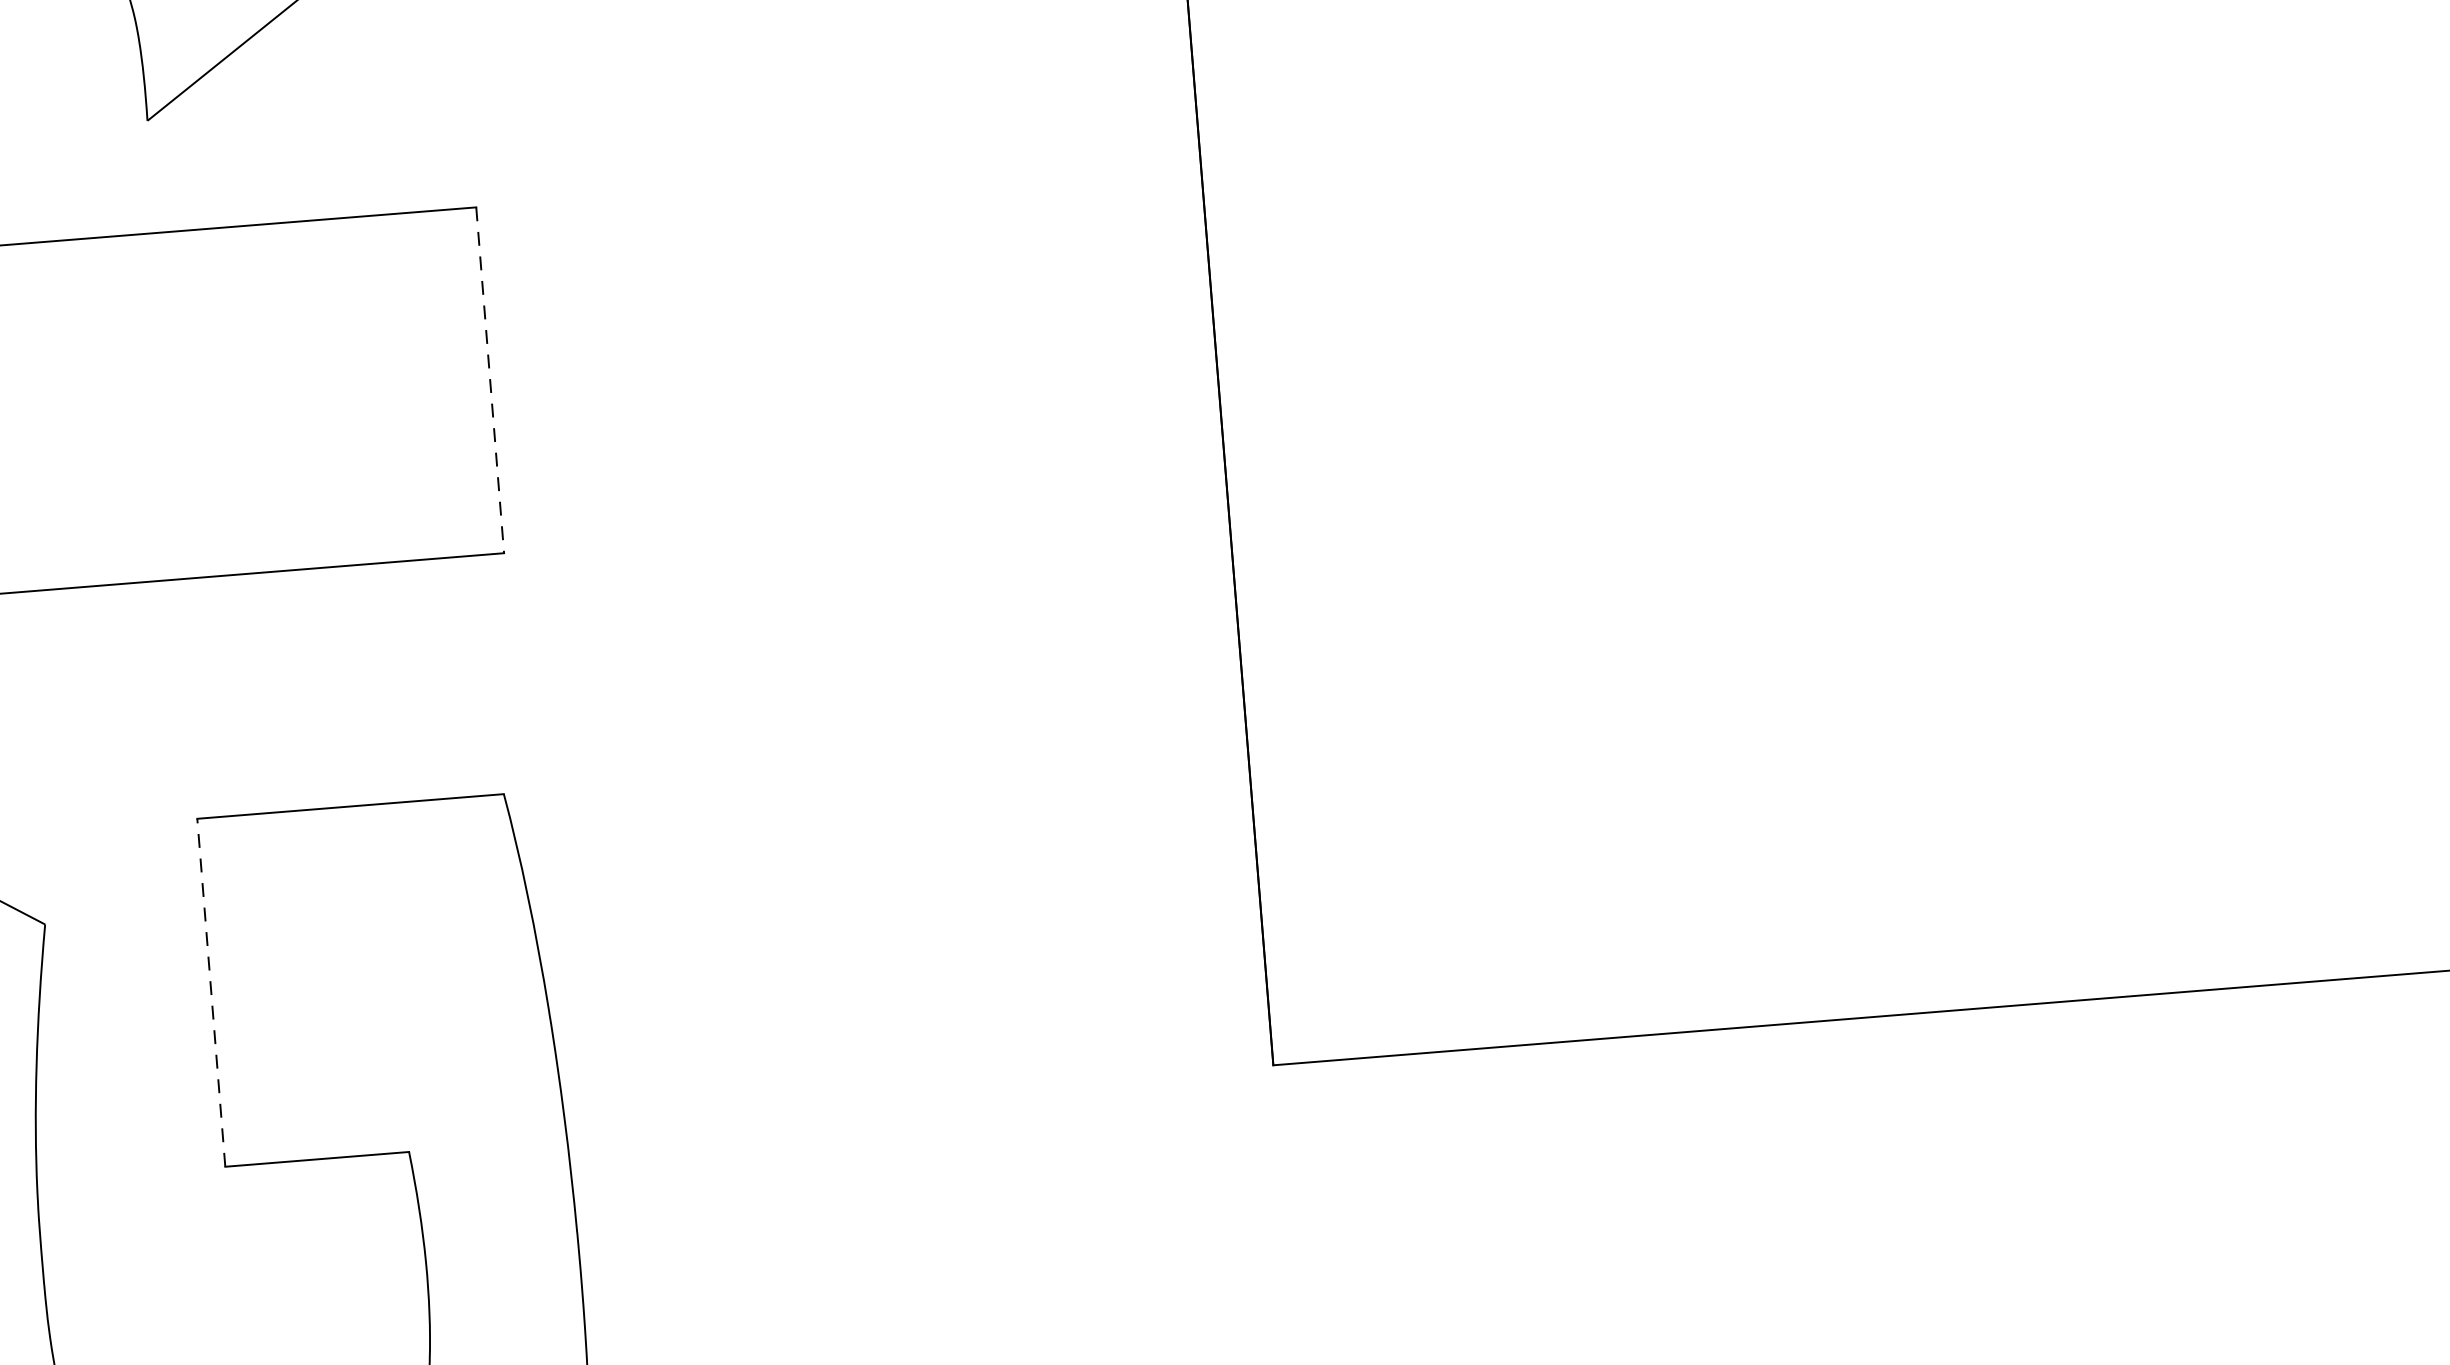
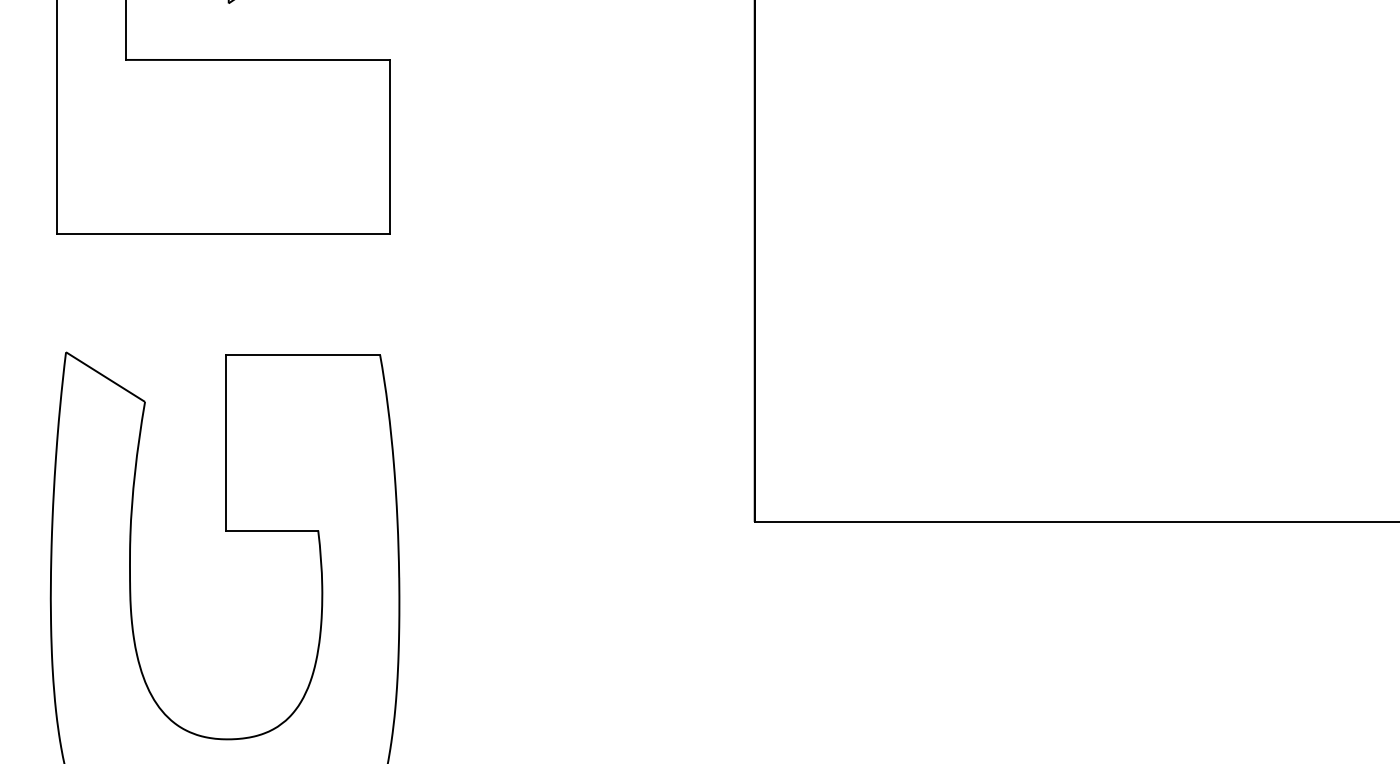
line: (489, 380) -> (389, 147), dashed -> solid
line: (211, 992) -> (225, 442), dashed -> solid

